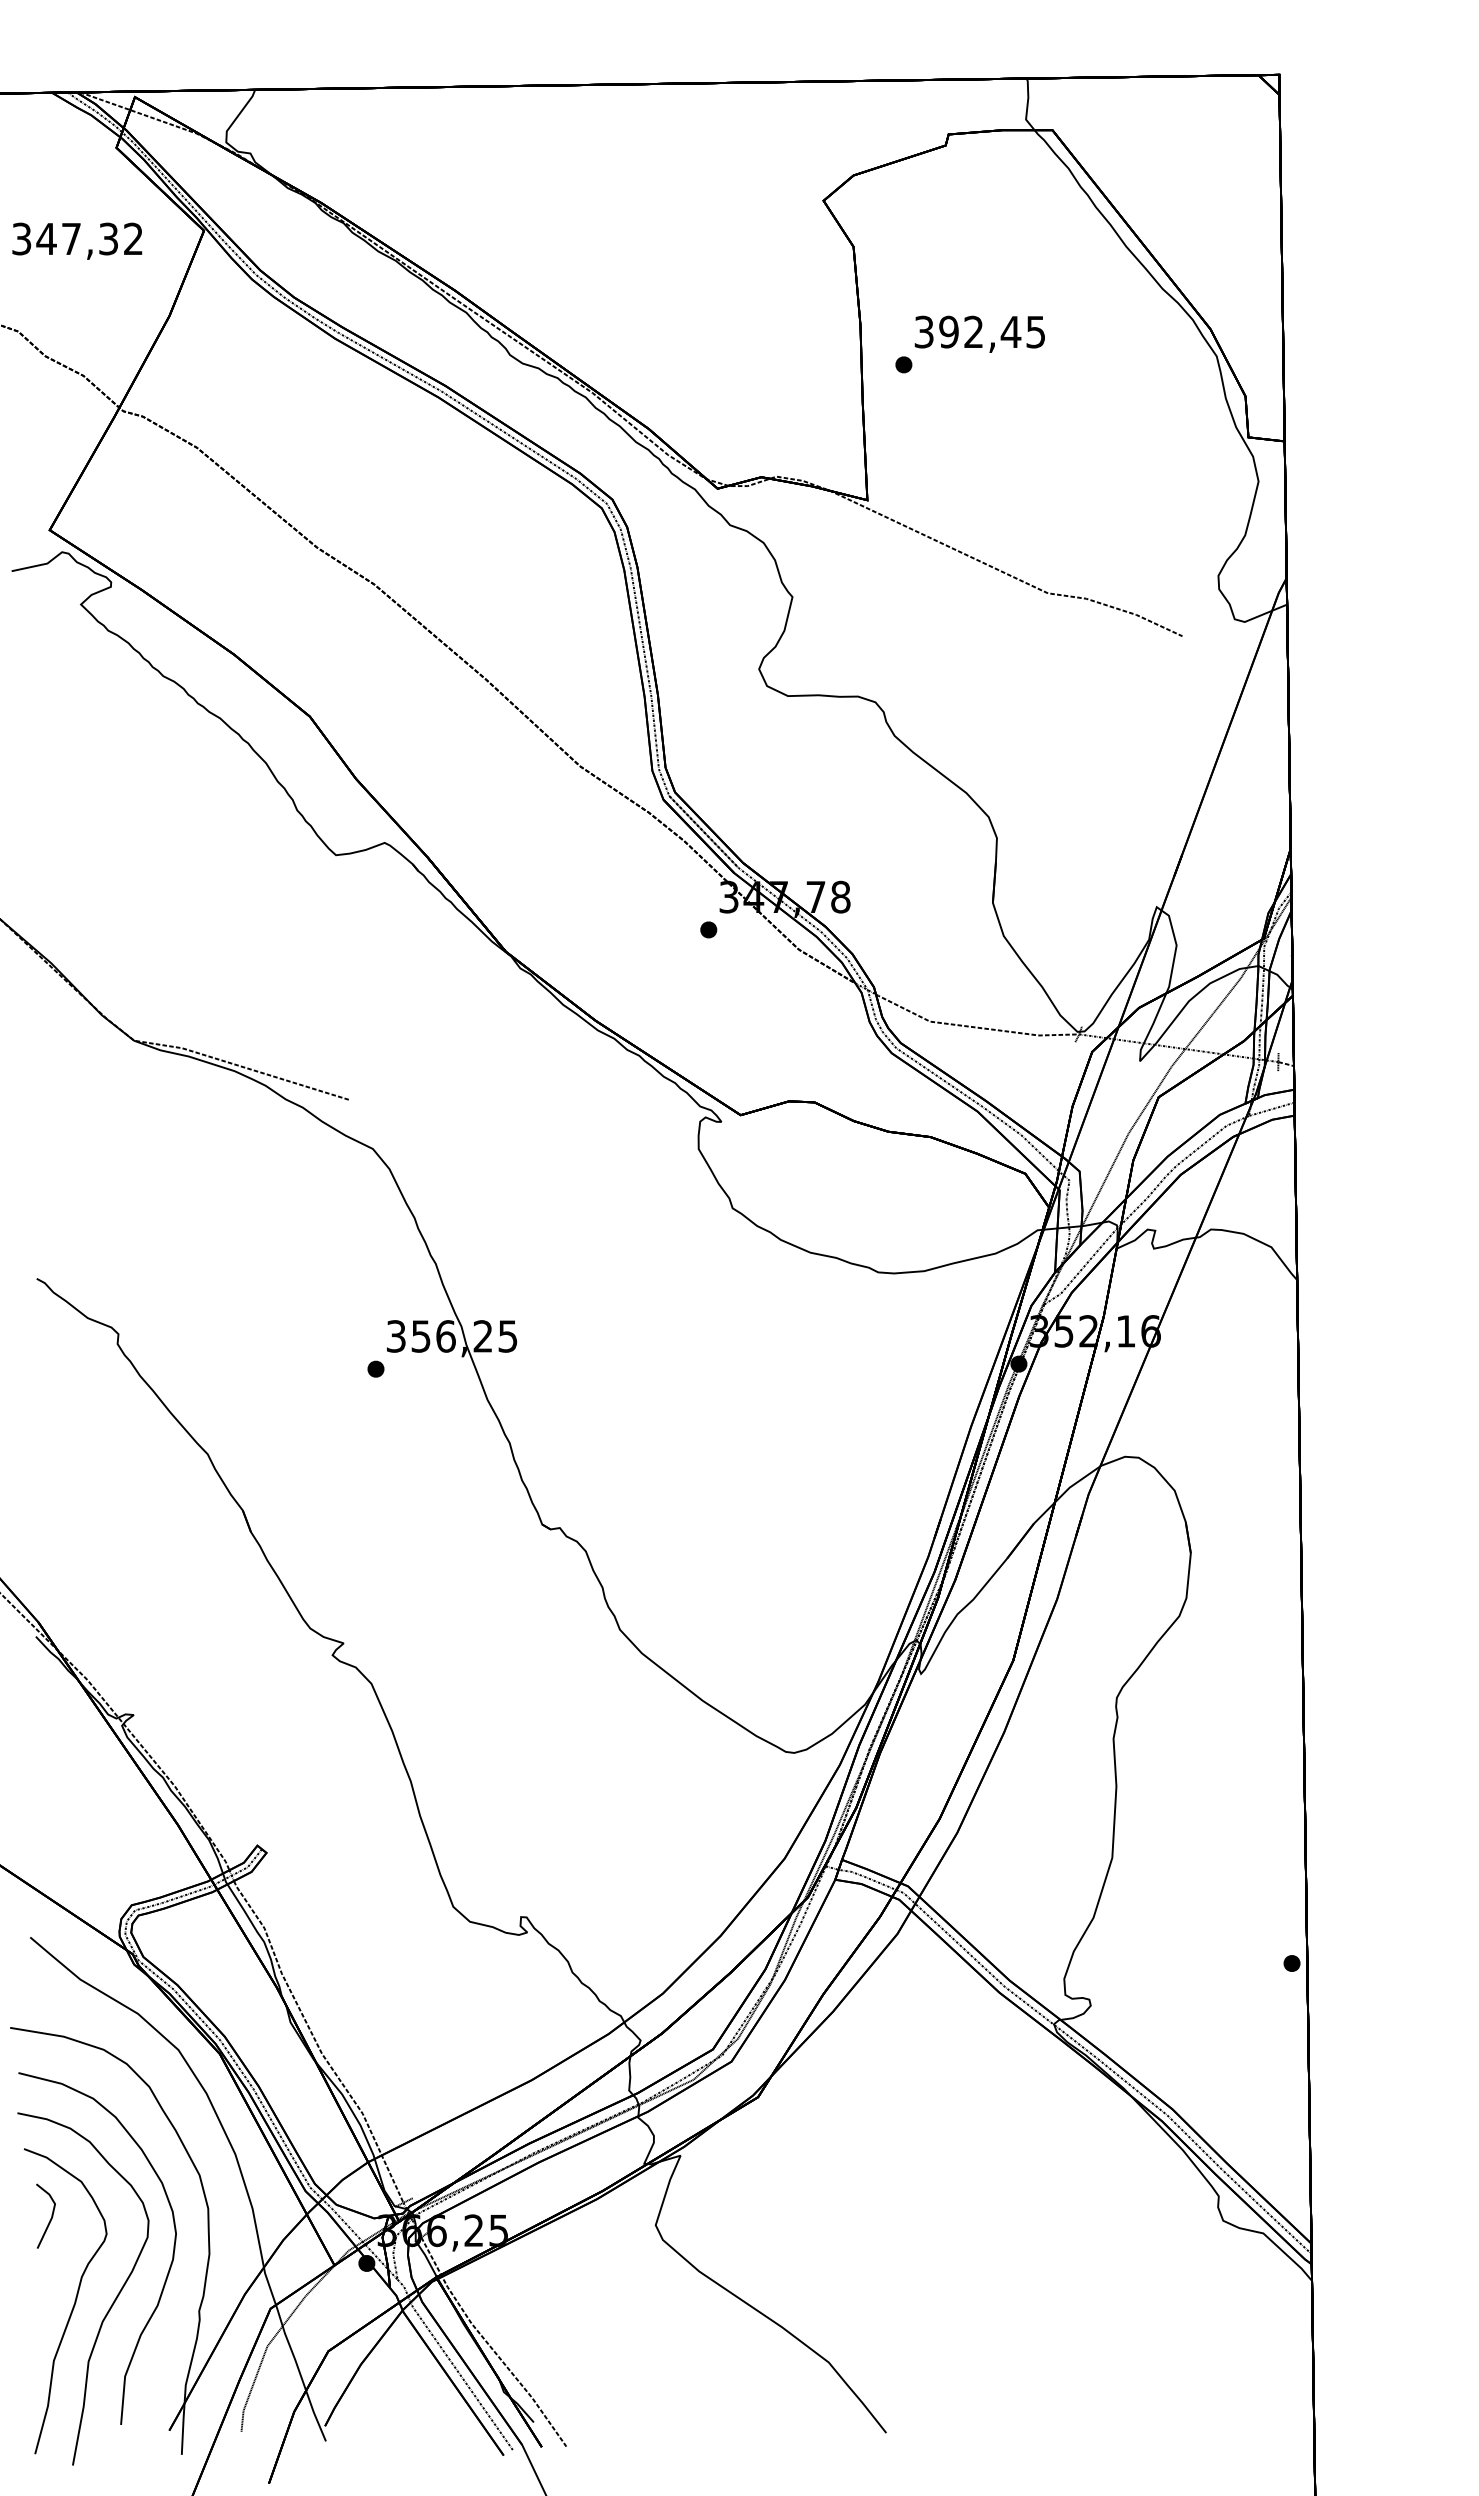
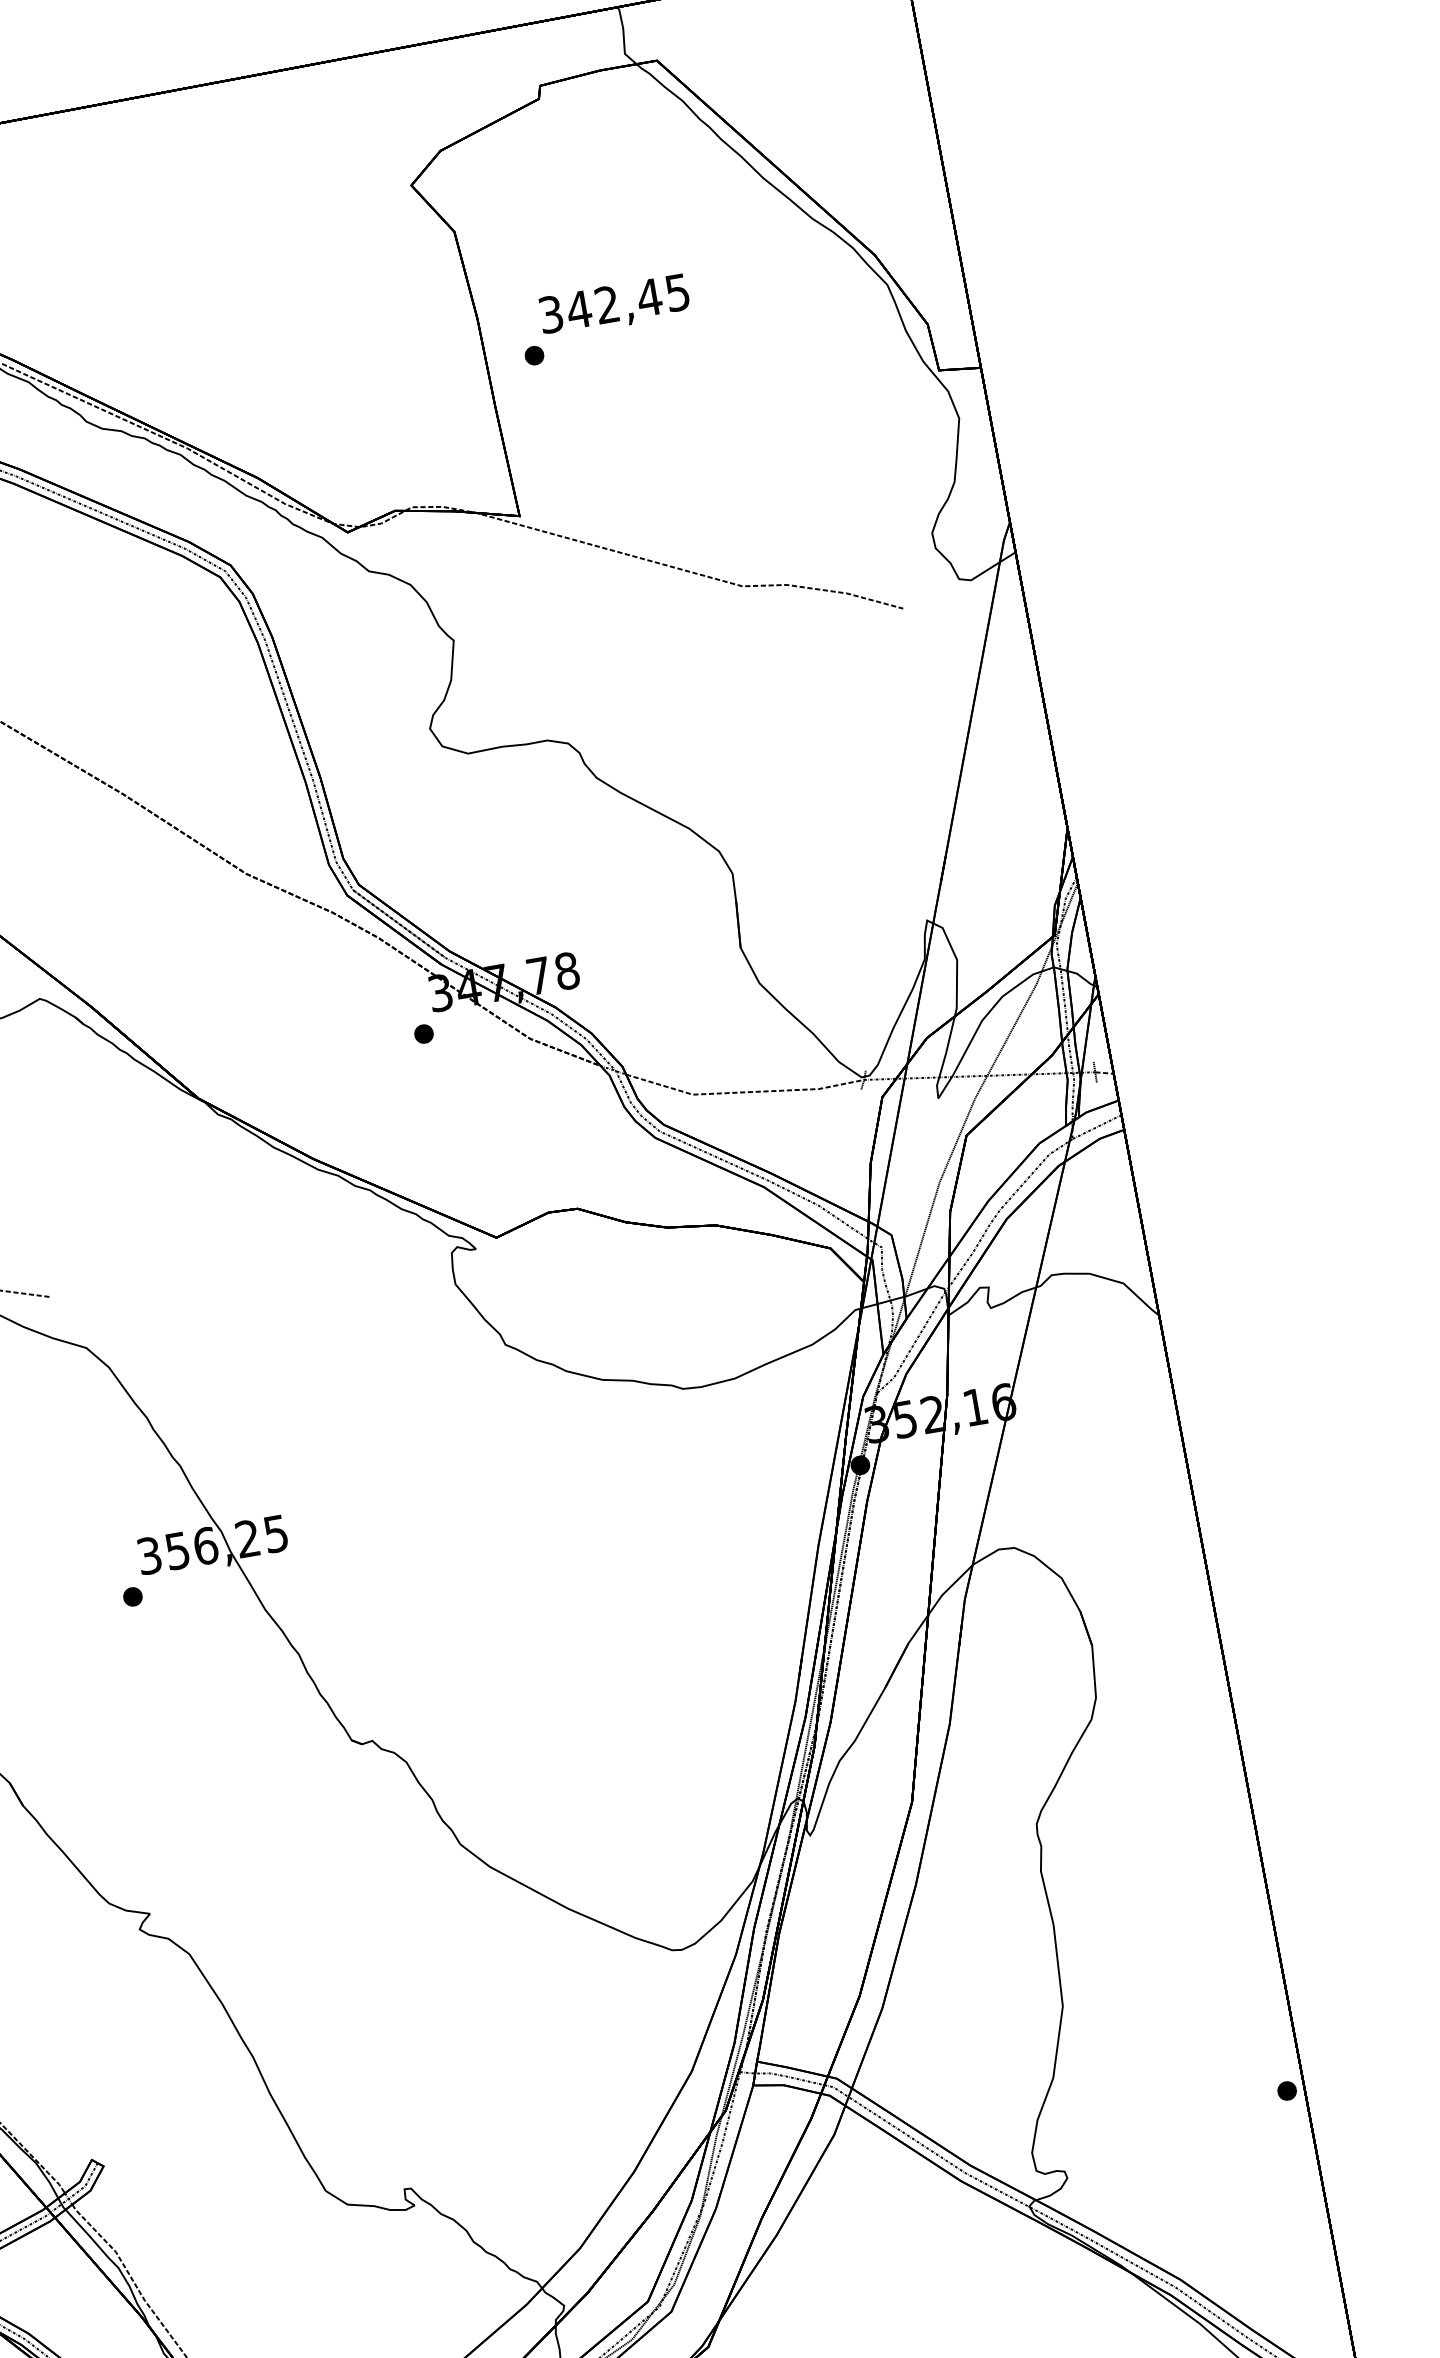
text: (948, 331) -> (578, 309), 392,45 -> 342,45

